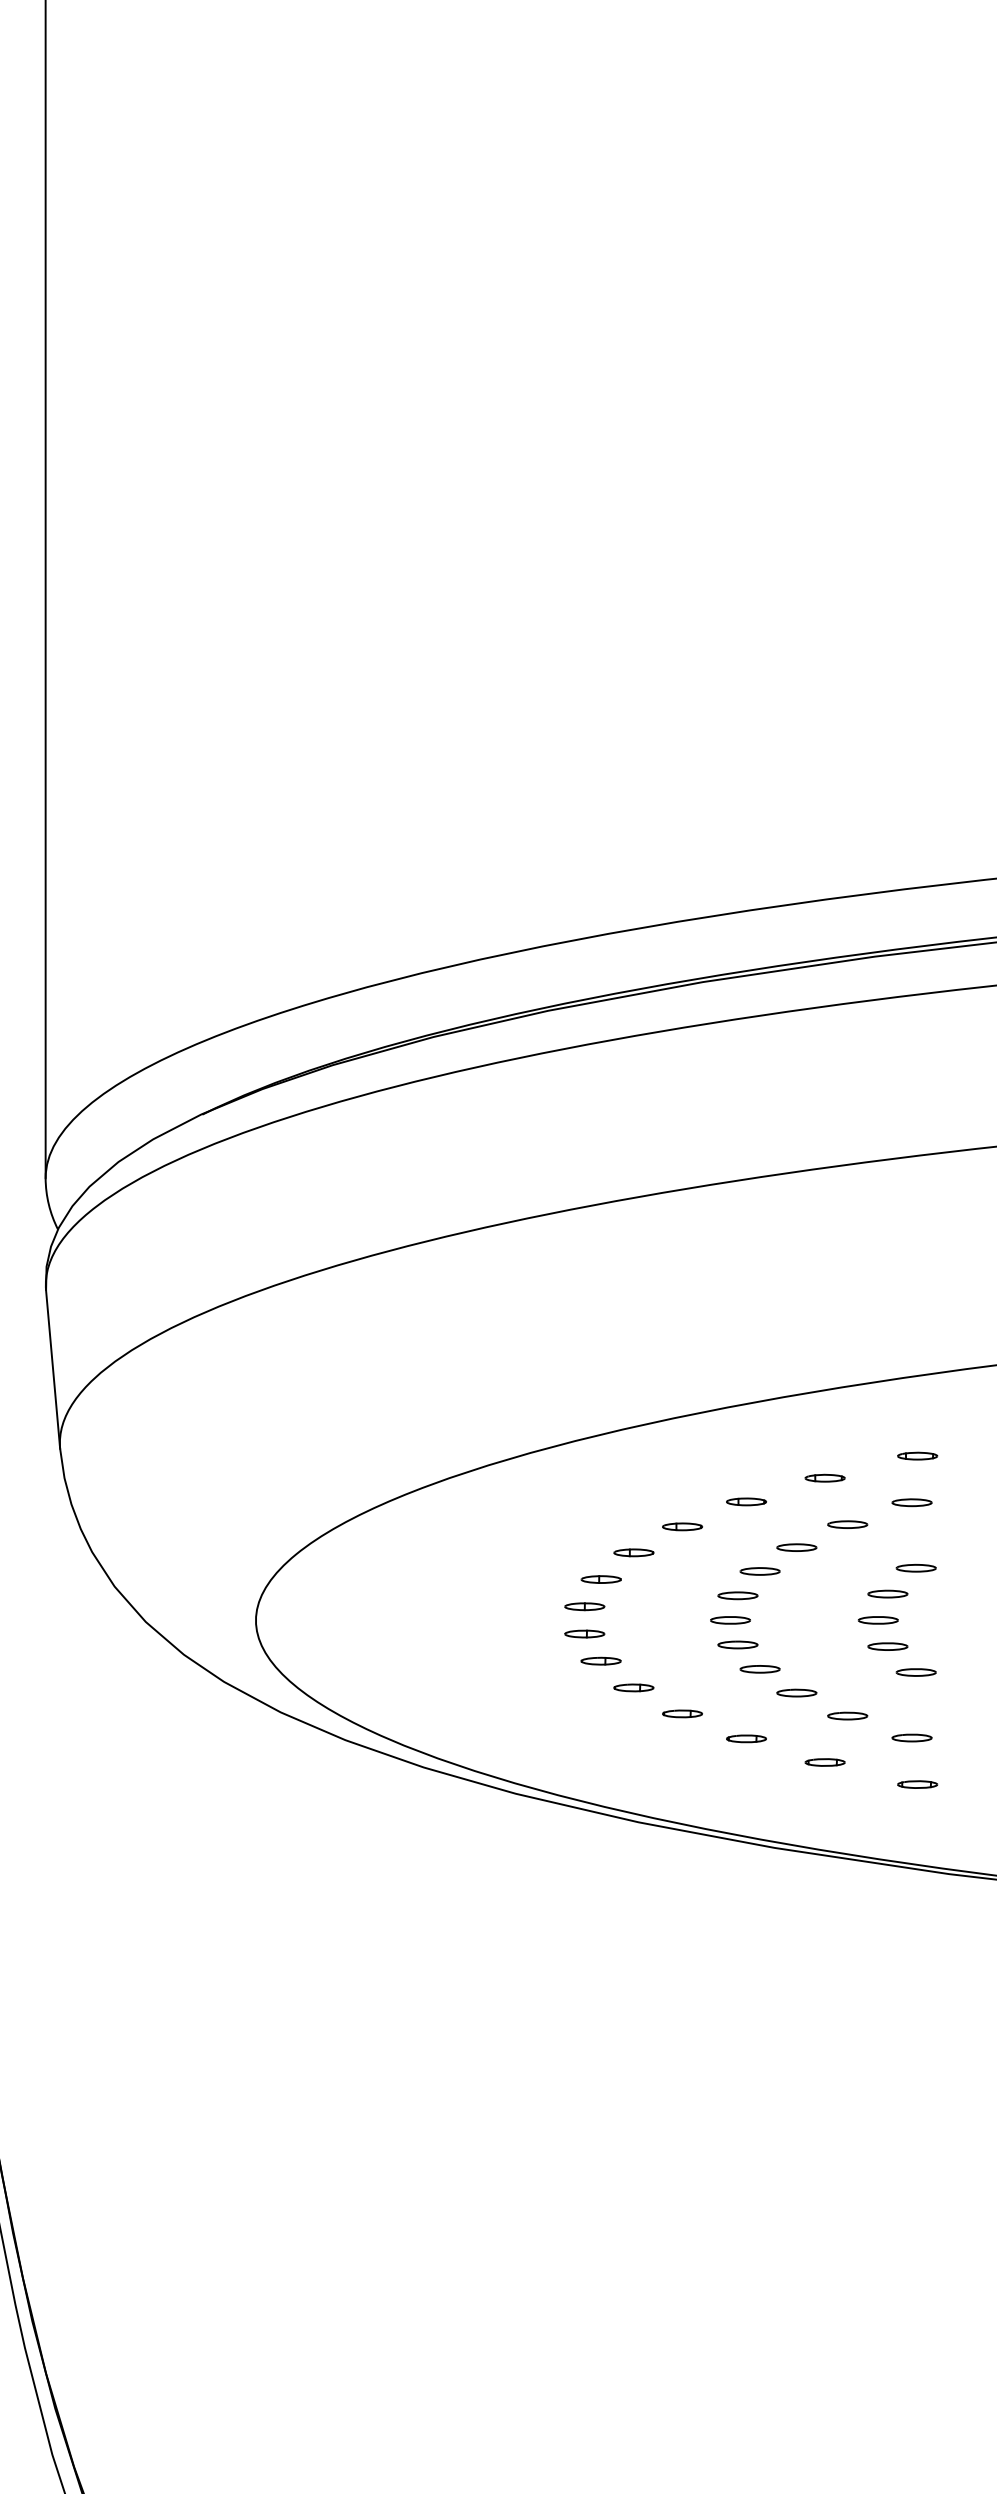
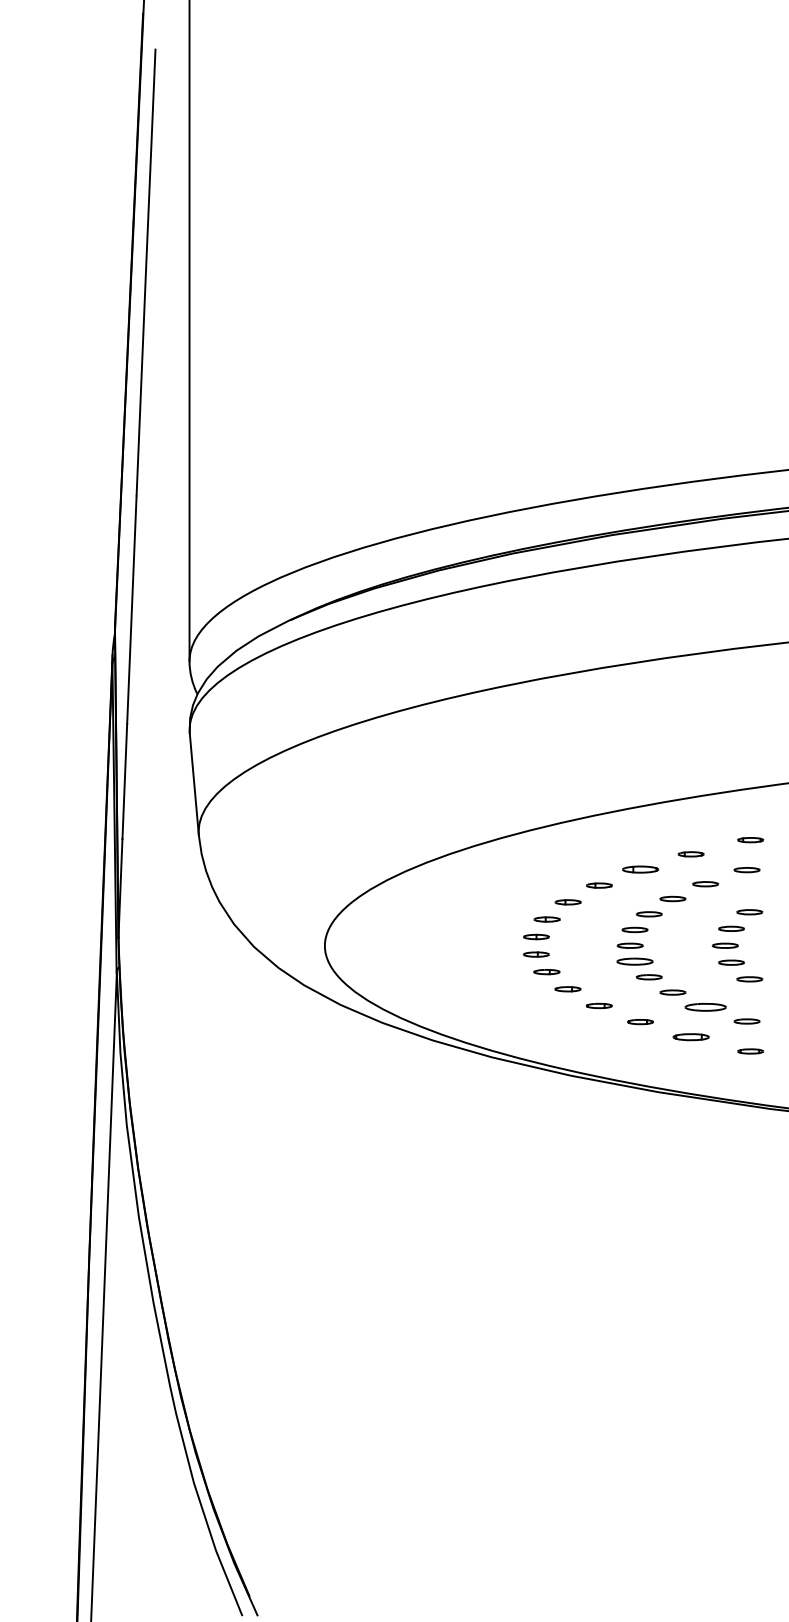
part: (746, 1501) -> (640, 869), size x1.4
part: (737, 1644) -> (634, 961), size x1.4
part: (847, 1716) -> (705, 1007), size x1.6
part: (824, 1762) -> (690, 1037), size x1.4

